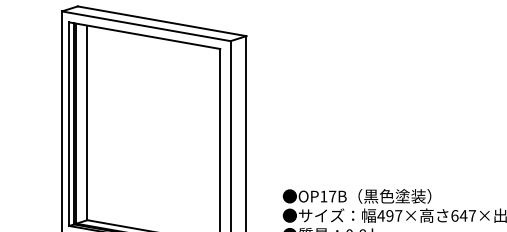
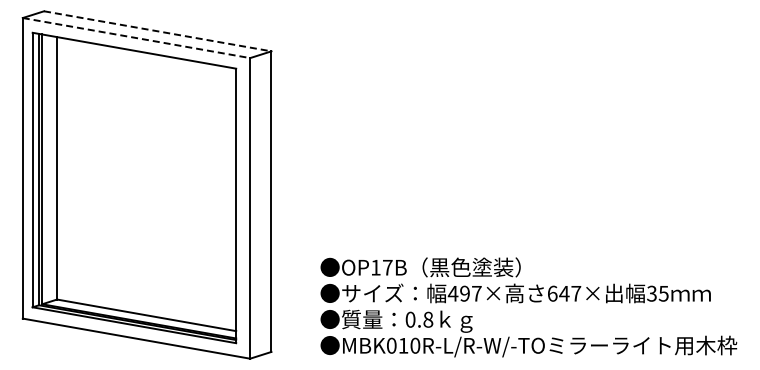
line: (162, 21) -> (158, 31), solid -> dashed
line: (146, 26) -> (136, 38), solid -> dashed

